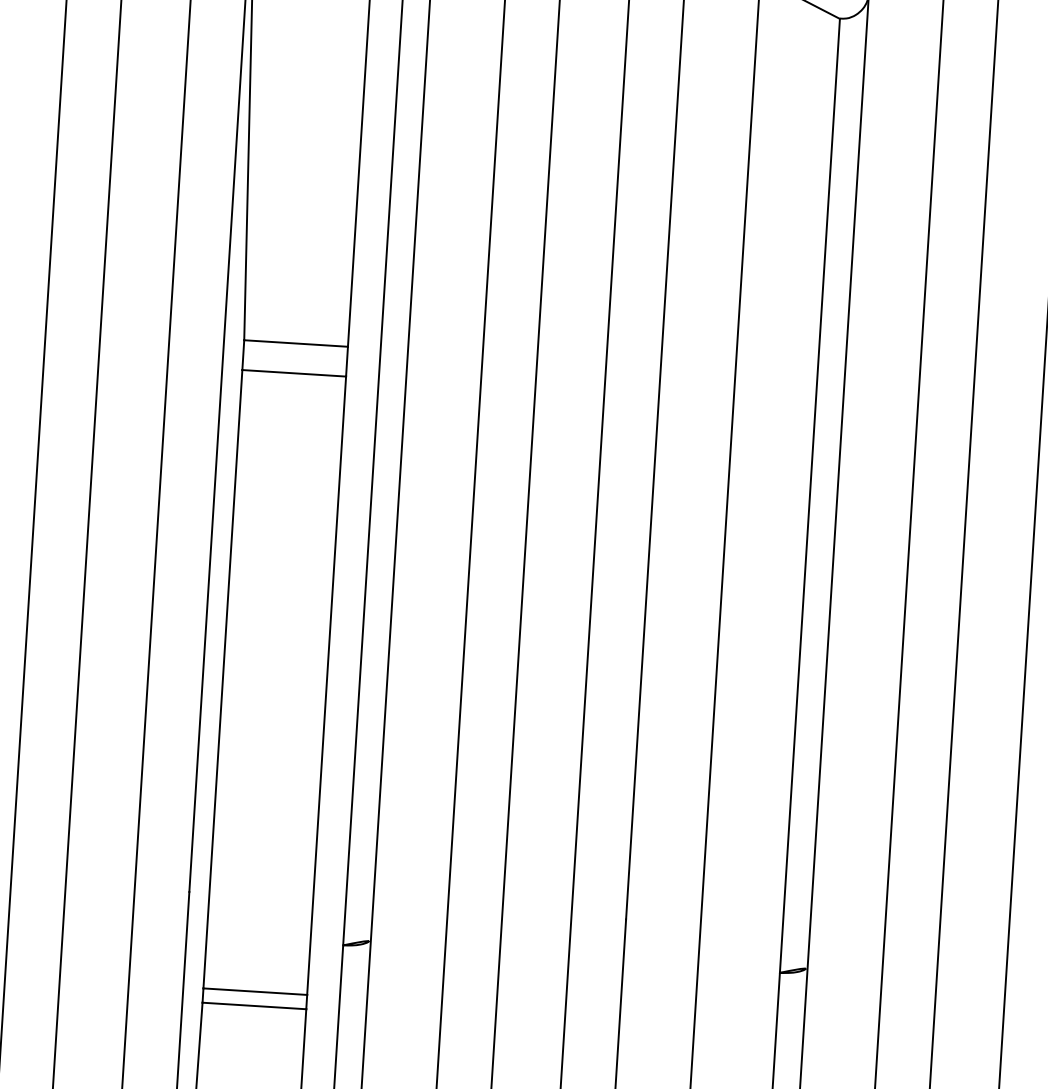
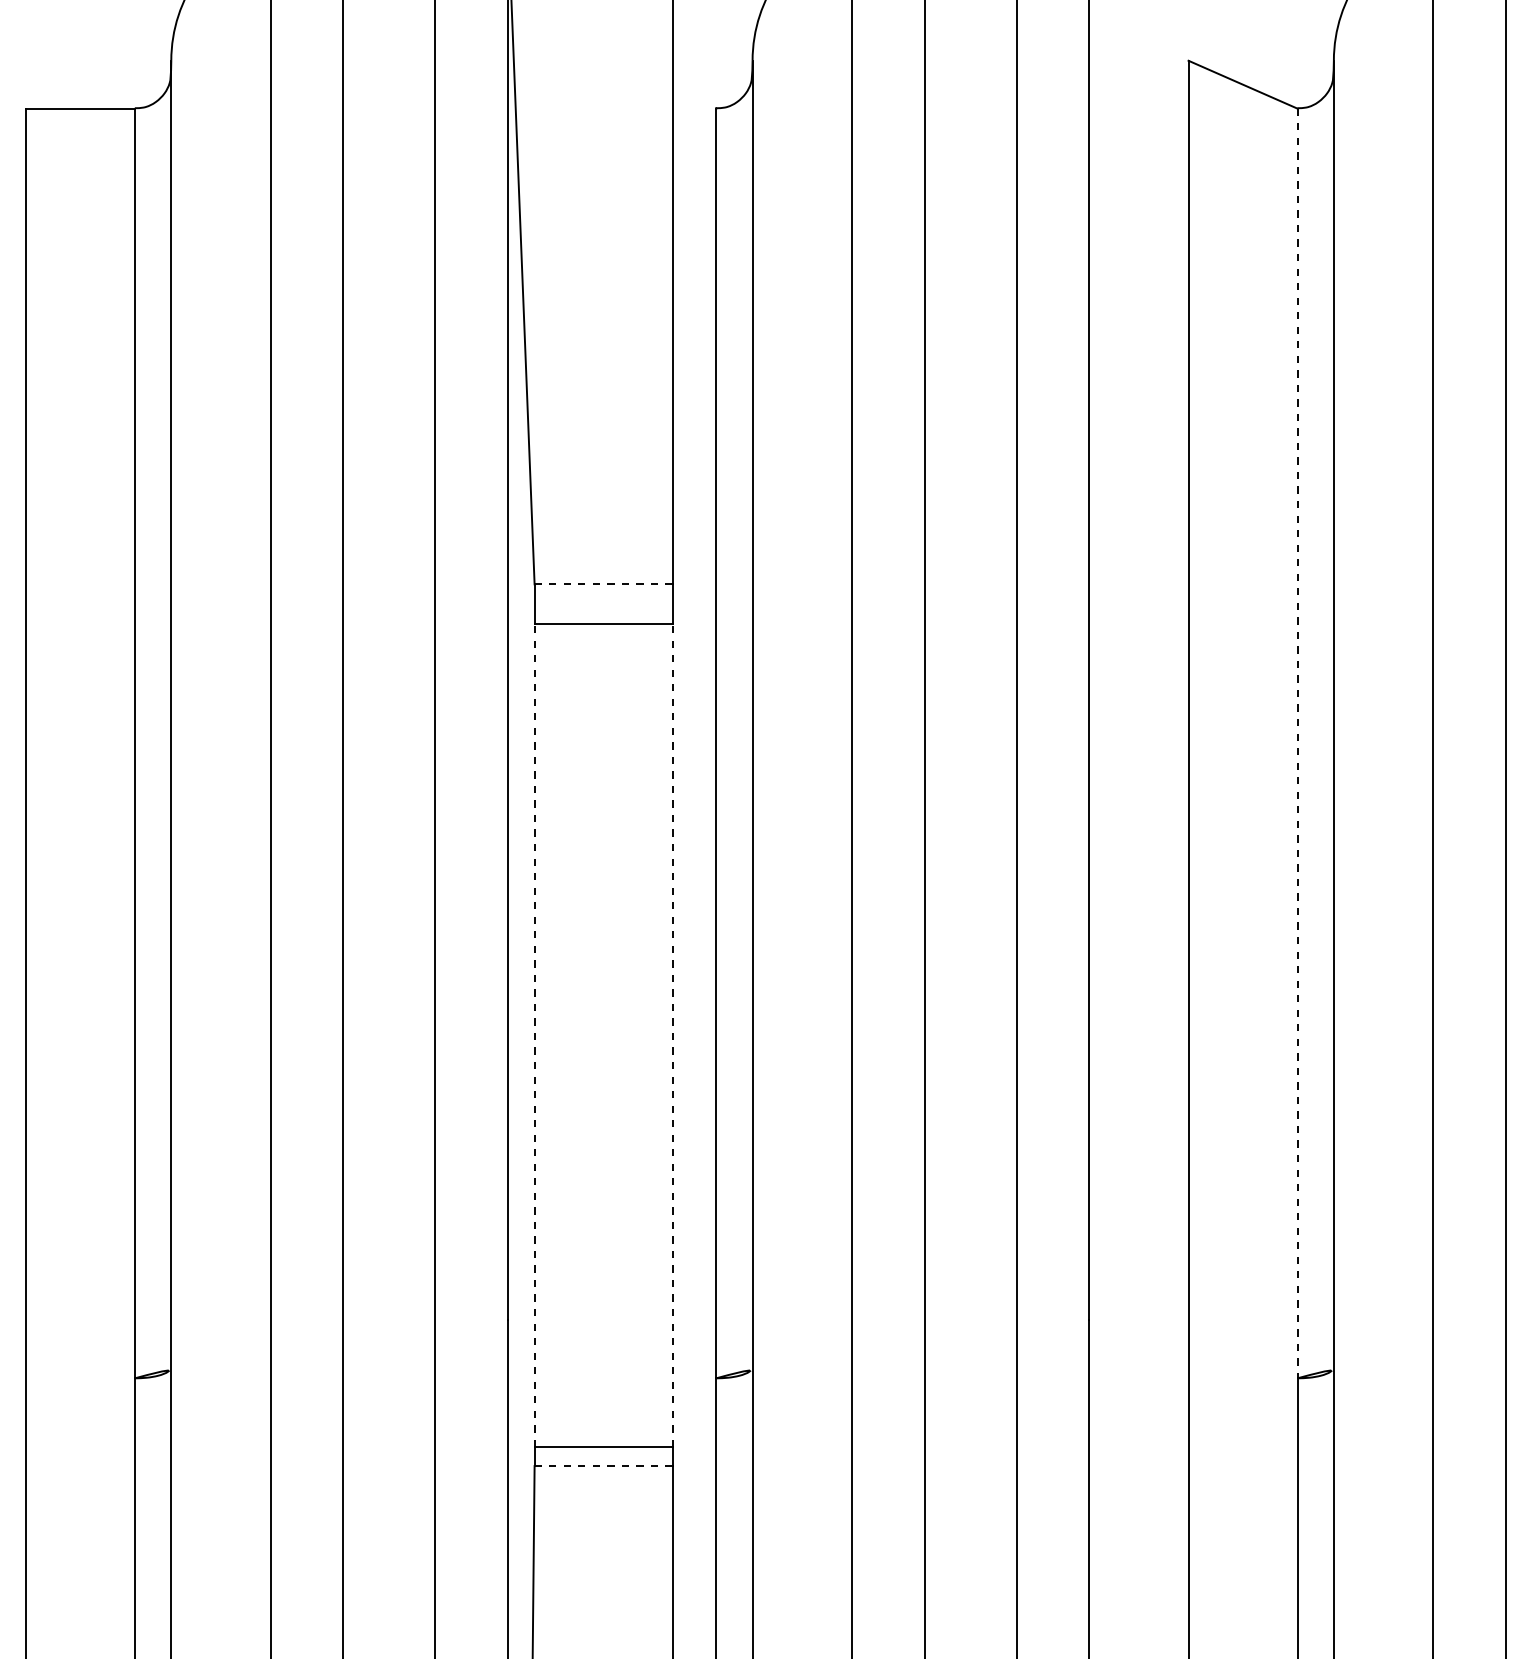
line: (295, 343) -> (603, 584), solid -> dashed
line: (809, 495) -> (1297, 743), solid -> dashed
line: (222, 679) -> (534, 1035), solid -> dashed
line: (326, 685) -> (672, 1035), solid -> dashed
line: (254, 1006) -> (603, 1466), solid -> dashed

